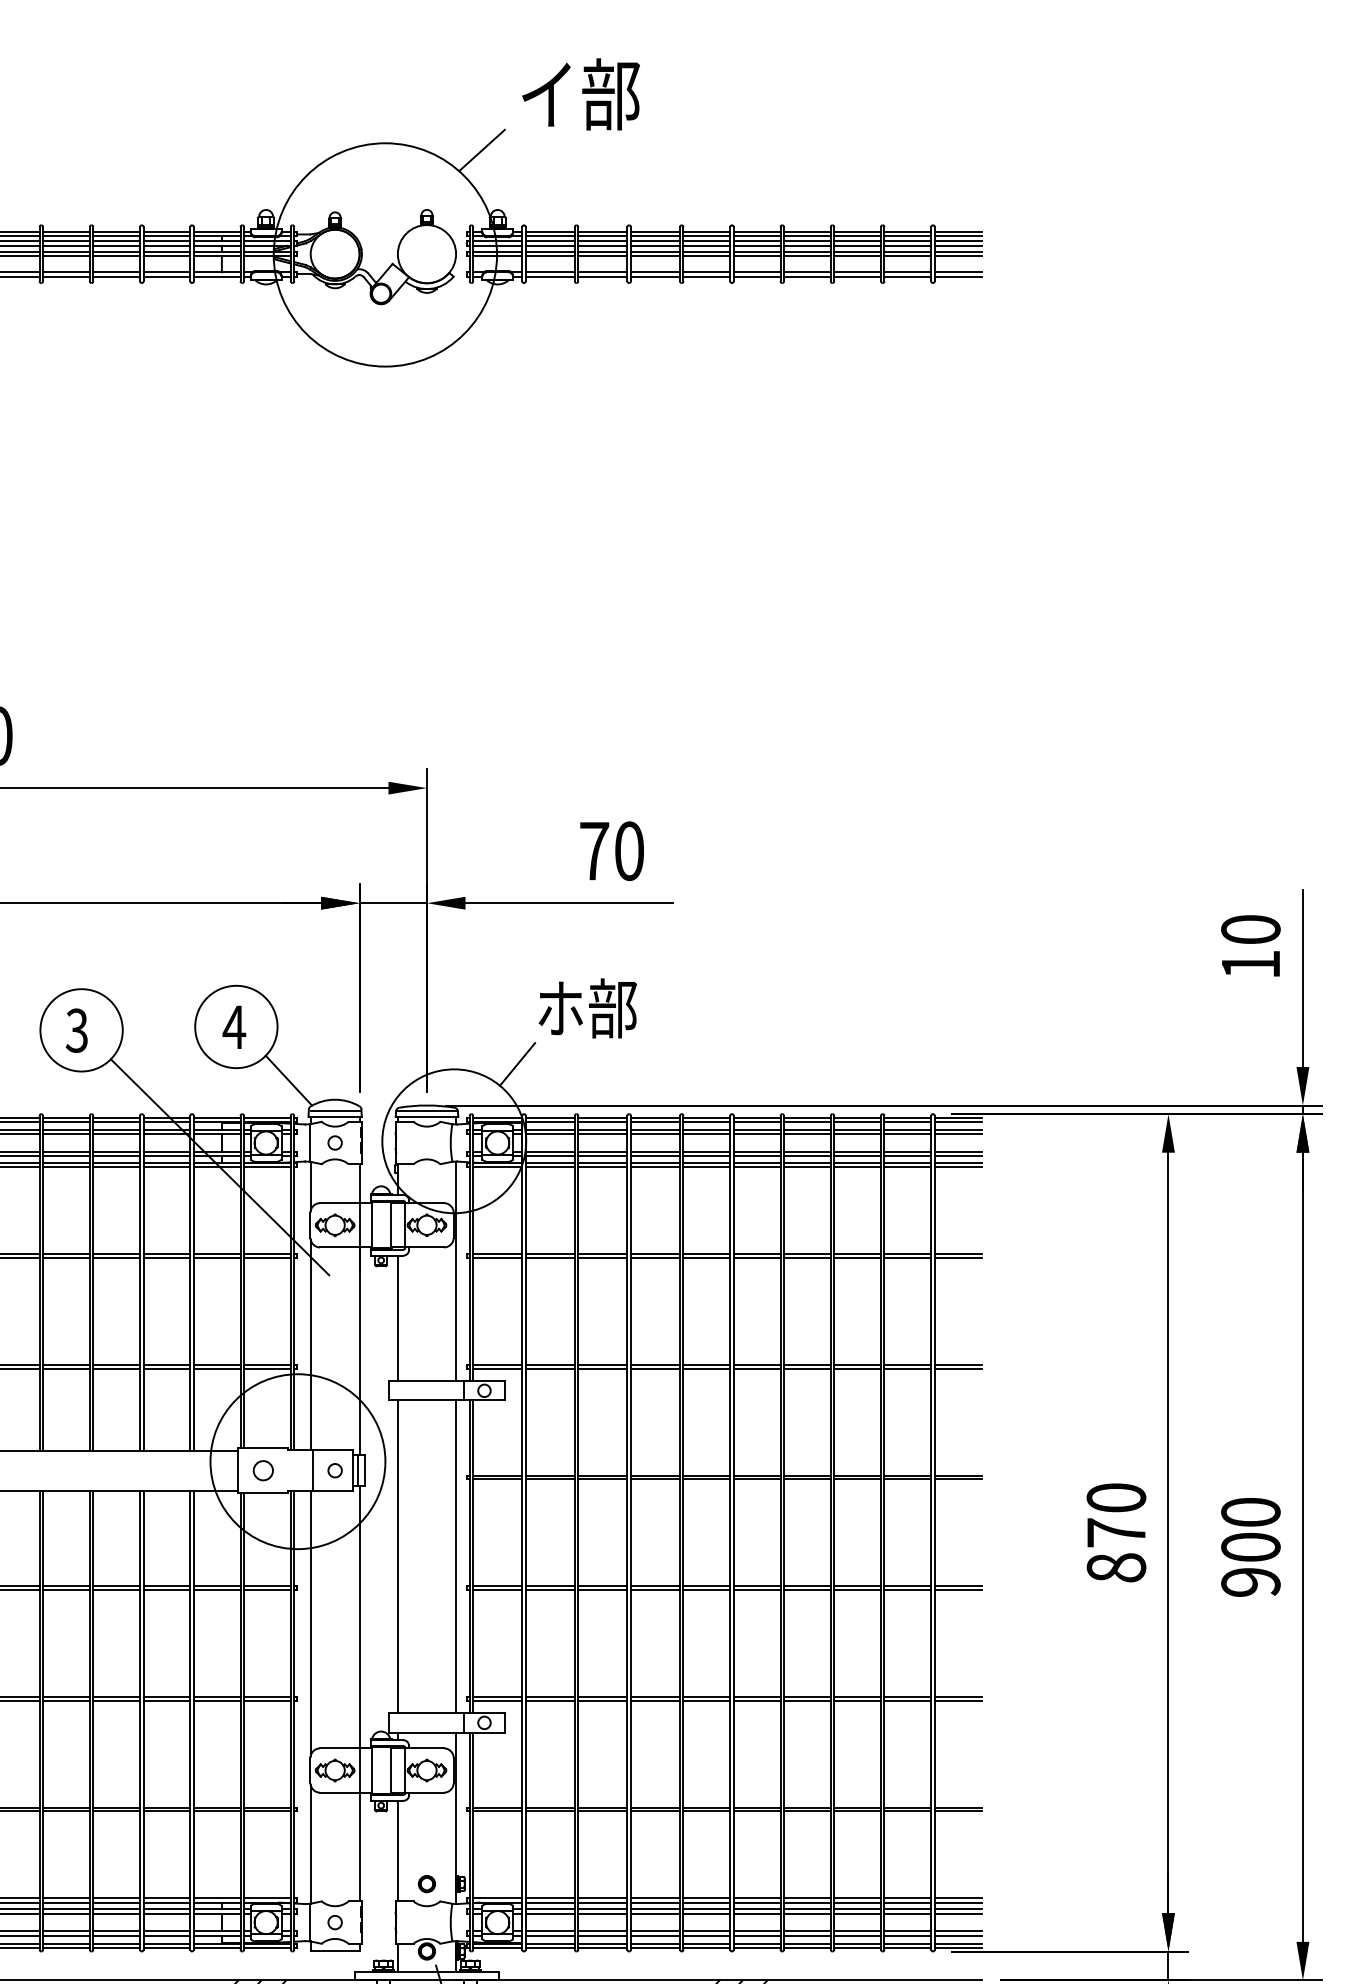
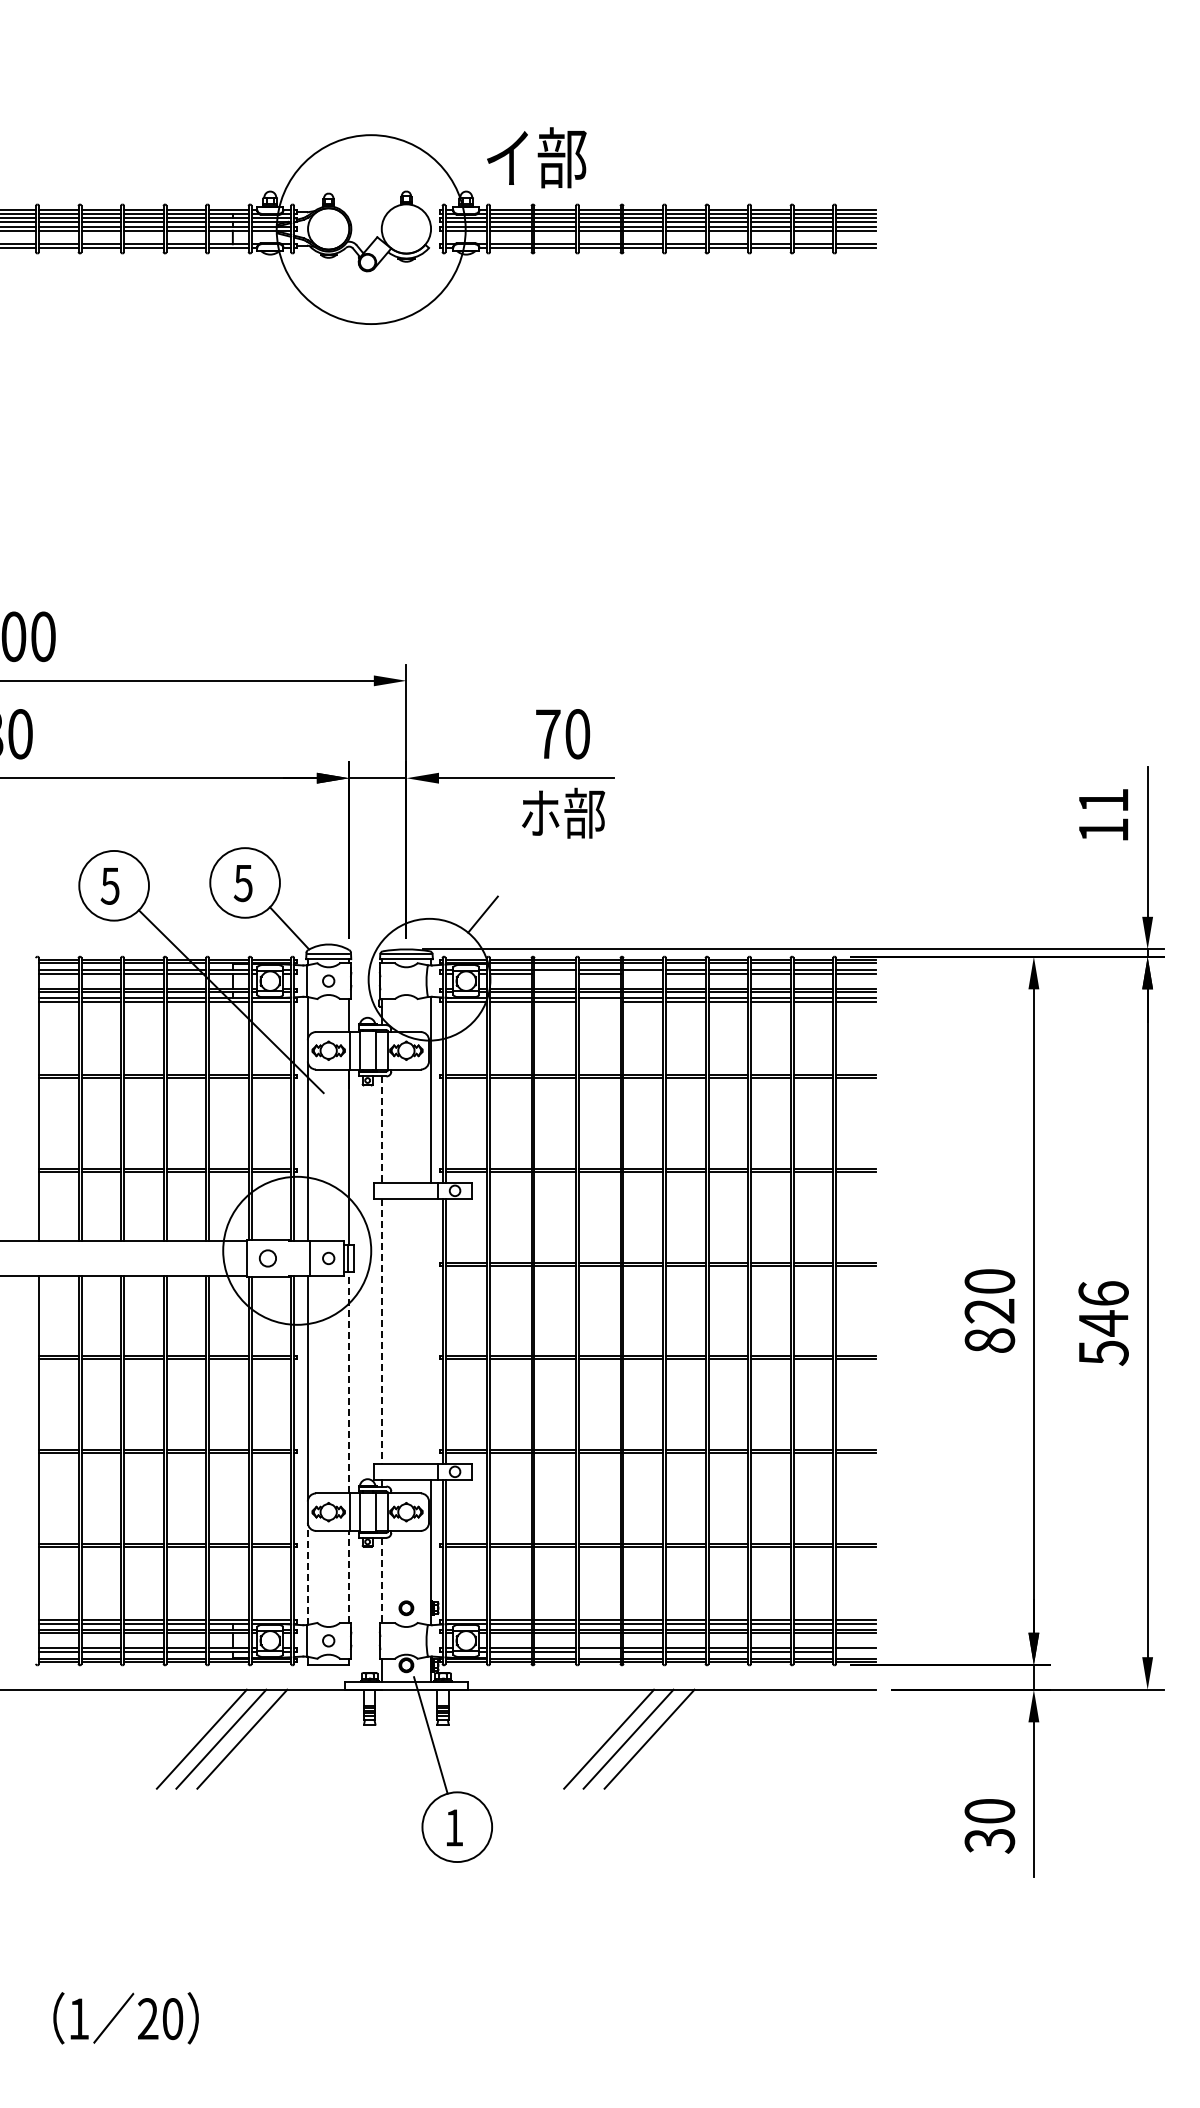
text: (580, 94) -> (536, 157), moved
line: (481, 149) -> (452, 140), removed
text: (1250, 929) -> (1103, 800), 10 -> 11
text: (587, 1007) -> (563, 812), moved
text: (234, 1027) -> (243, 883), 4 -> 5
text: (76, 1029) -> (109, 885), 3 -> 5
line: (603, 1133) -> (555, 973), removed
line: (707, 1133) -> (643, 973), removed
line: (655, 1167) -> (599, 1001), removed
line: (397, 1319) -> (381, 1130), solid -> dashed
text: (1116, 1532) -> (989, 1310), 870 -> 820
text: (1250, 1547) -> (1103, 1323), 900 -> 546
line: (397, 1557) -> (381, 1331), solid -> dashed
line: (456, 1557) -> (431, 1331), removed
line: (359, 1617) -> (349, 1382), solid -> dashed
line: (311, 1844) -> (308, 1574), solid -> dashed
line: (359, 1846) -> (349, 1576), solid -> dashed
line: (397, 1851) -> (381, 1580), solid -> dashed
line: (655, 1935) -> (599, 1651), removed
line: (957, 1935) -> (855, 1651), removed

